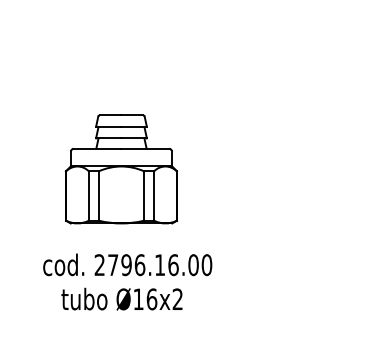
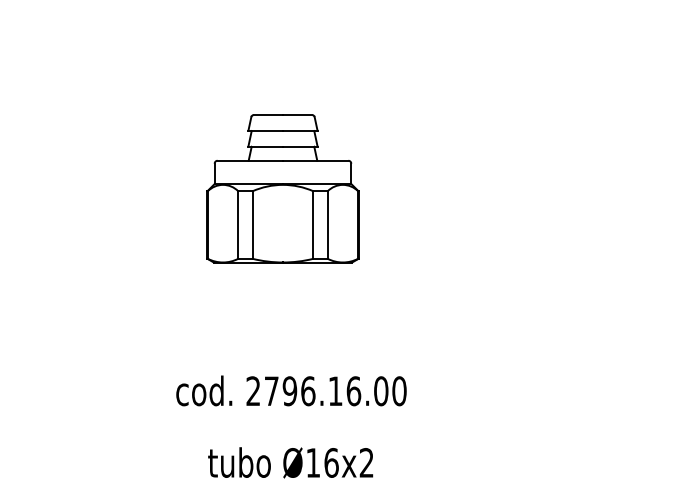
part: (121, 169) -> (282, 188), moved
text: (121, 299) -> (290, 462), moved

